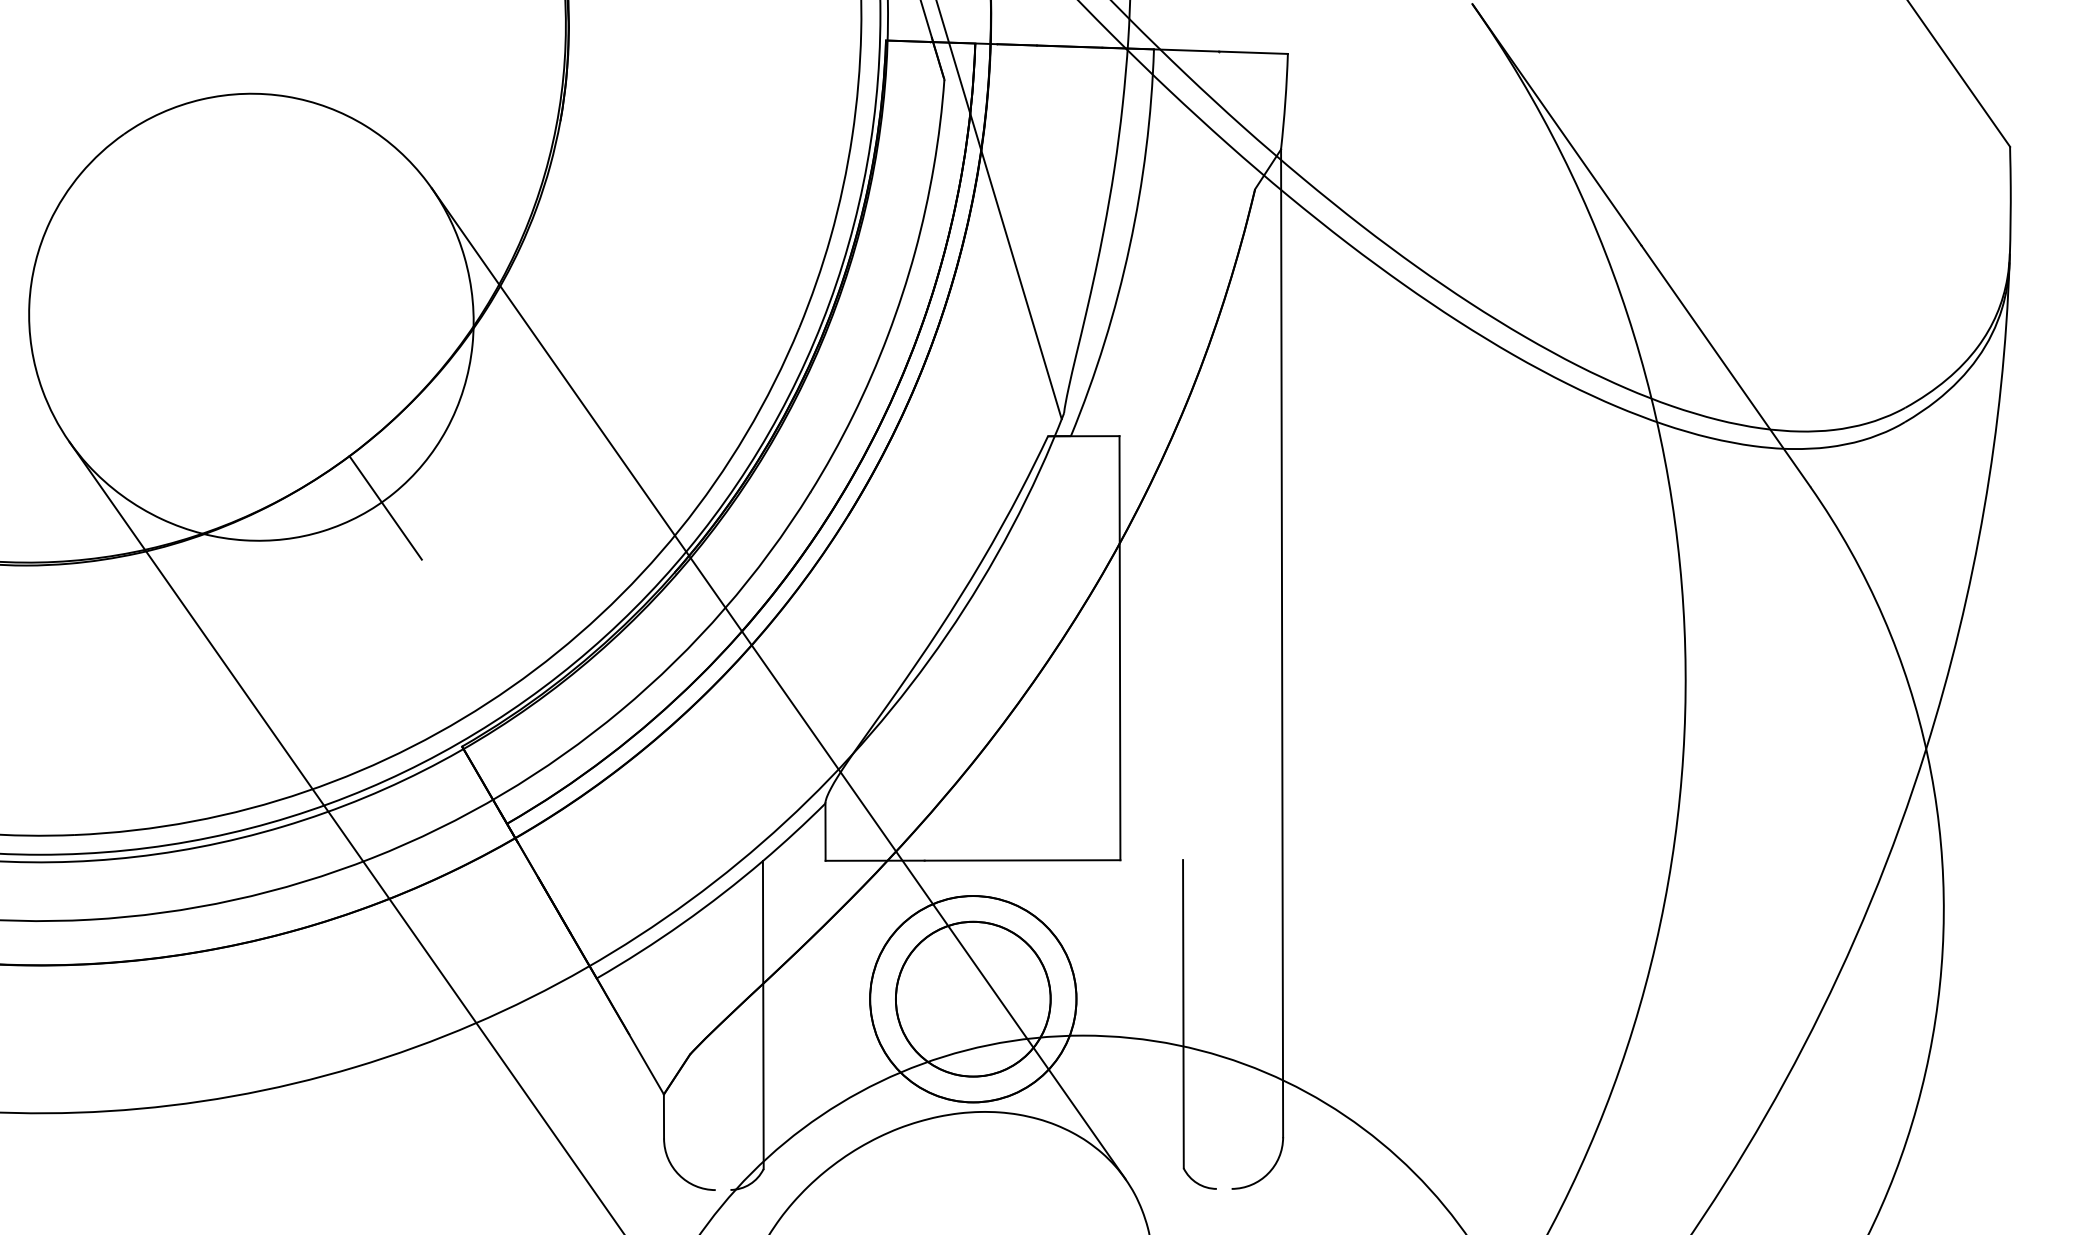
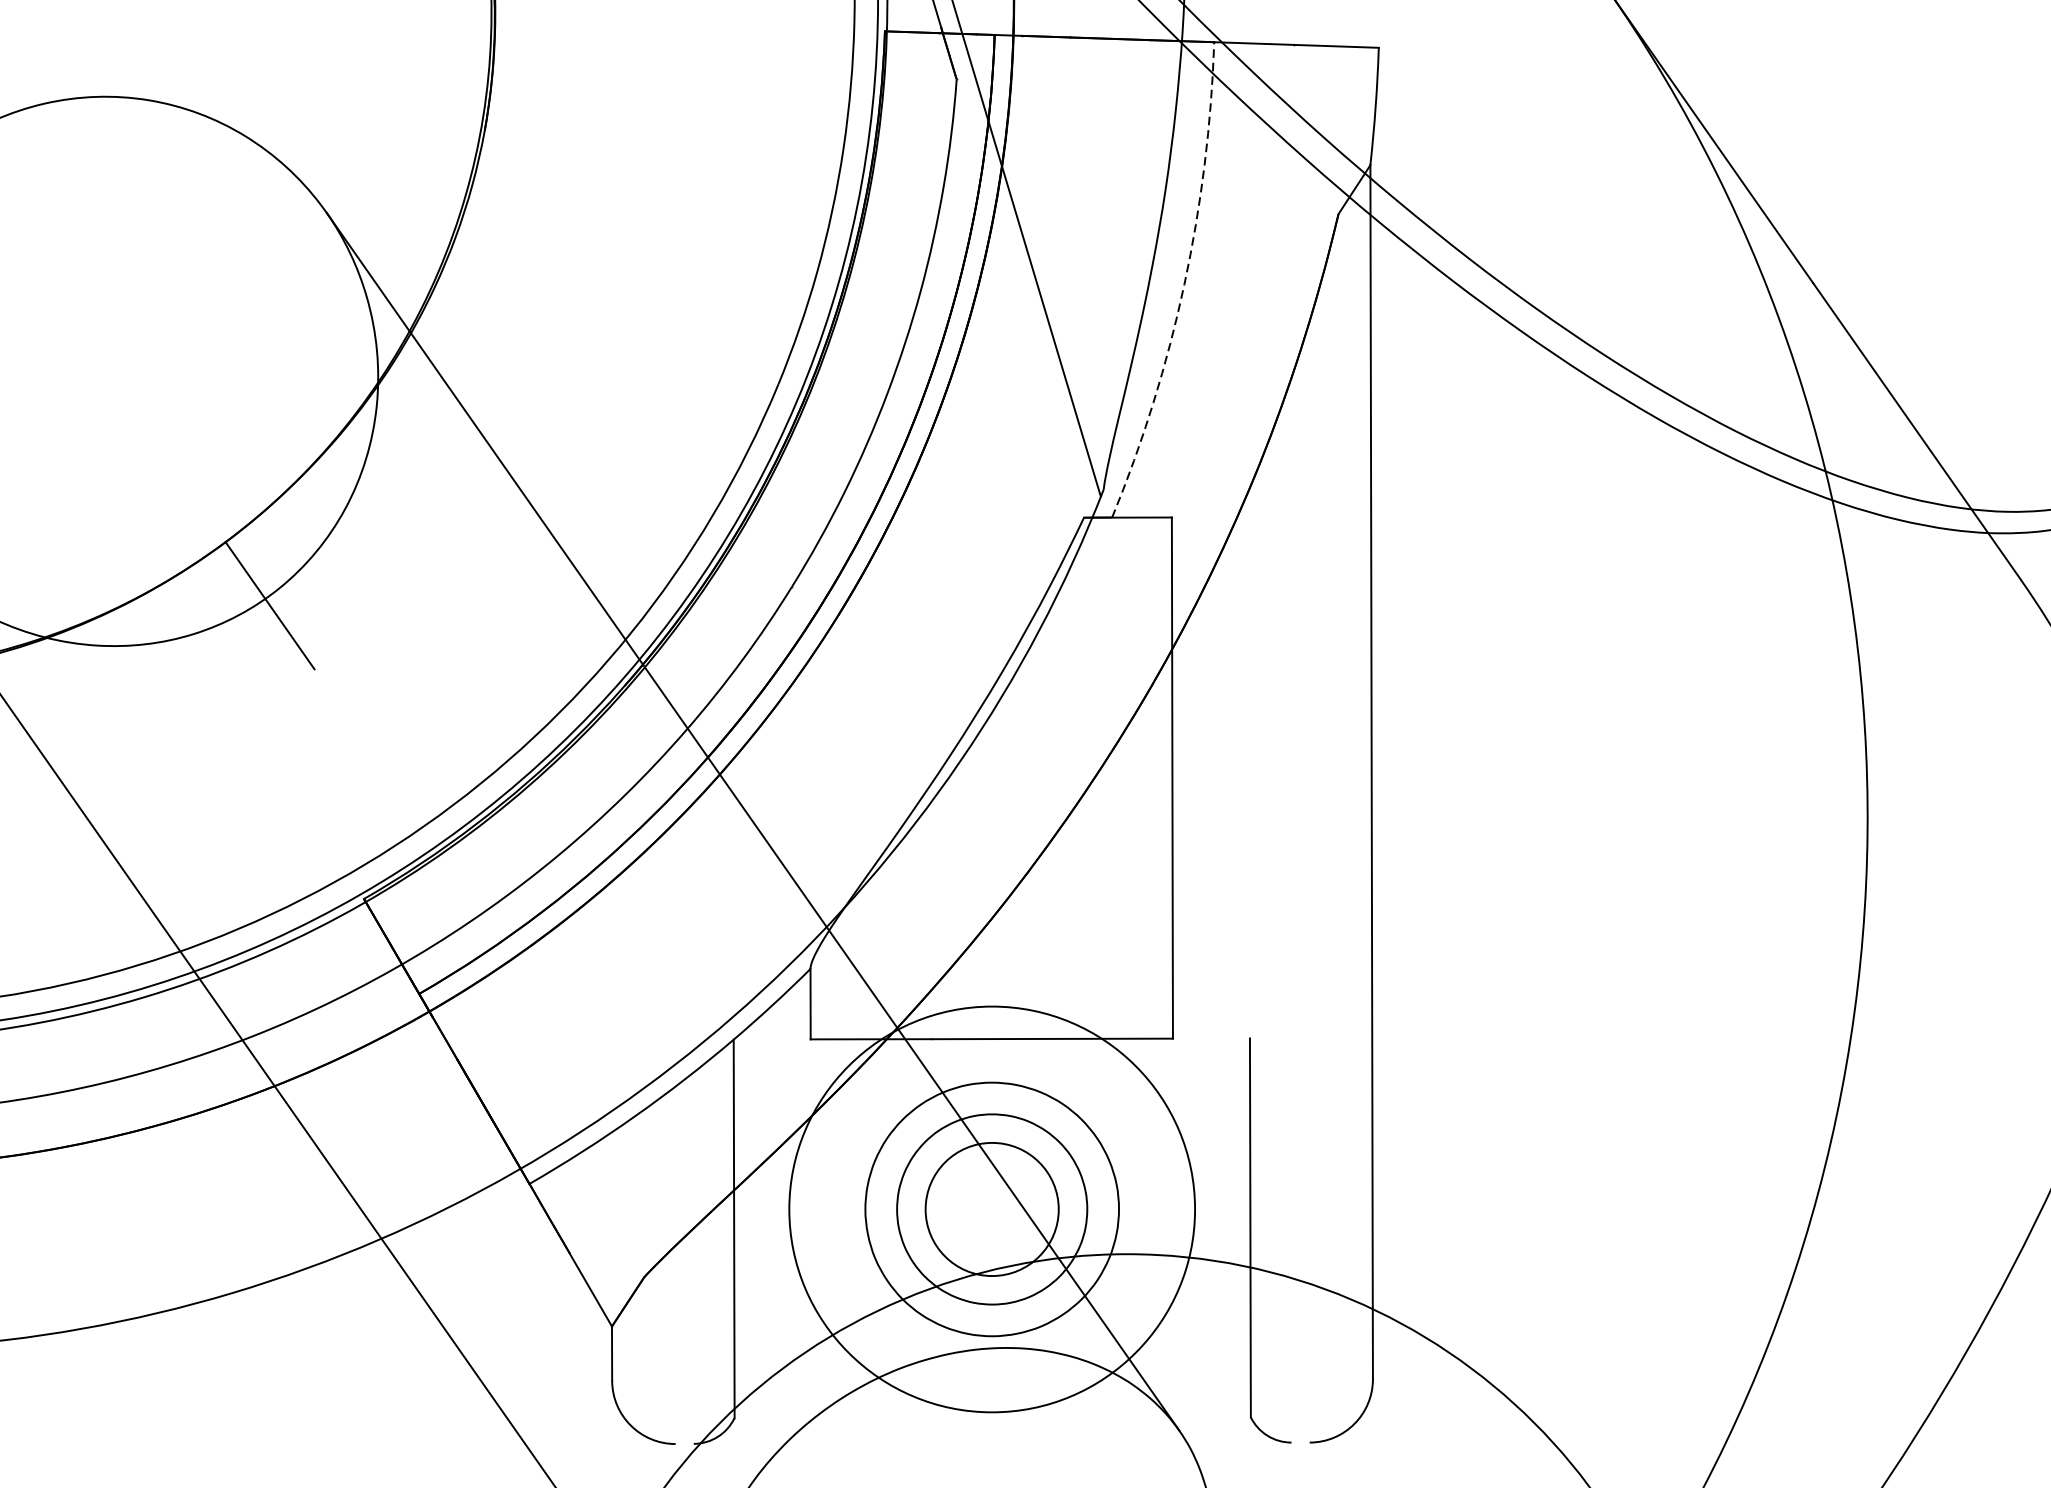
arc: (1129, 246) -> (1184, 284), solid -> dashed
circle: (972, 998) -> (991, 1208), size x0.7
circle: (973, 999) -> (992, 1209), size x1.6

